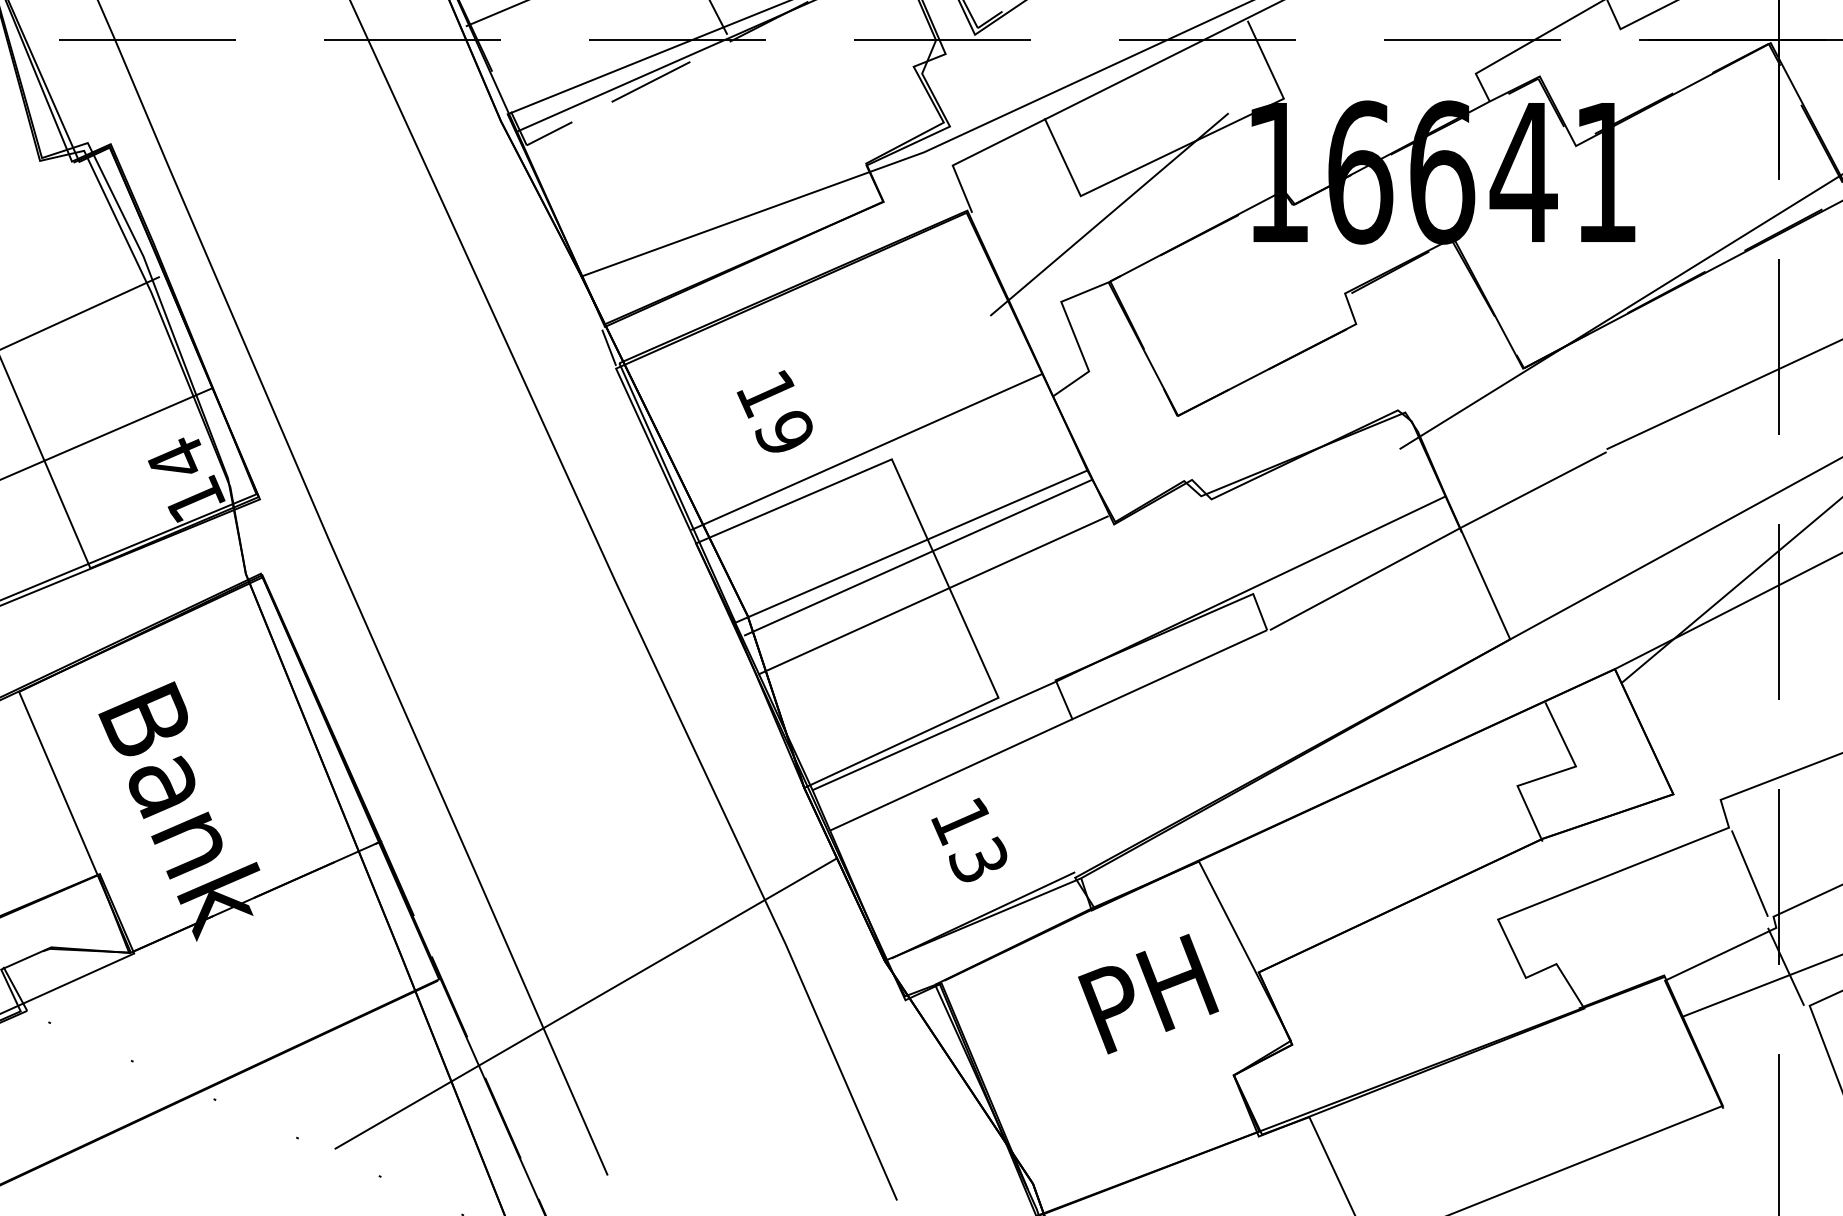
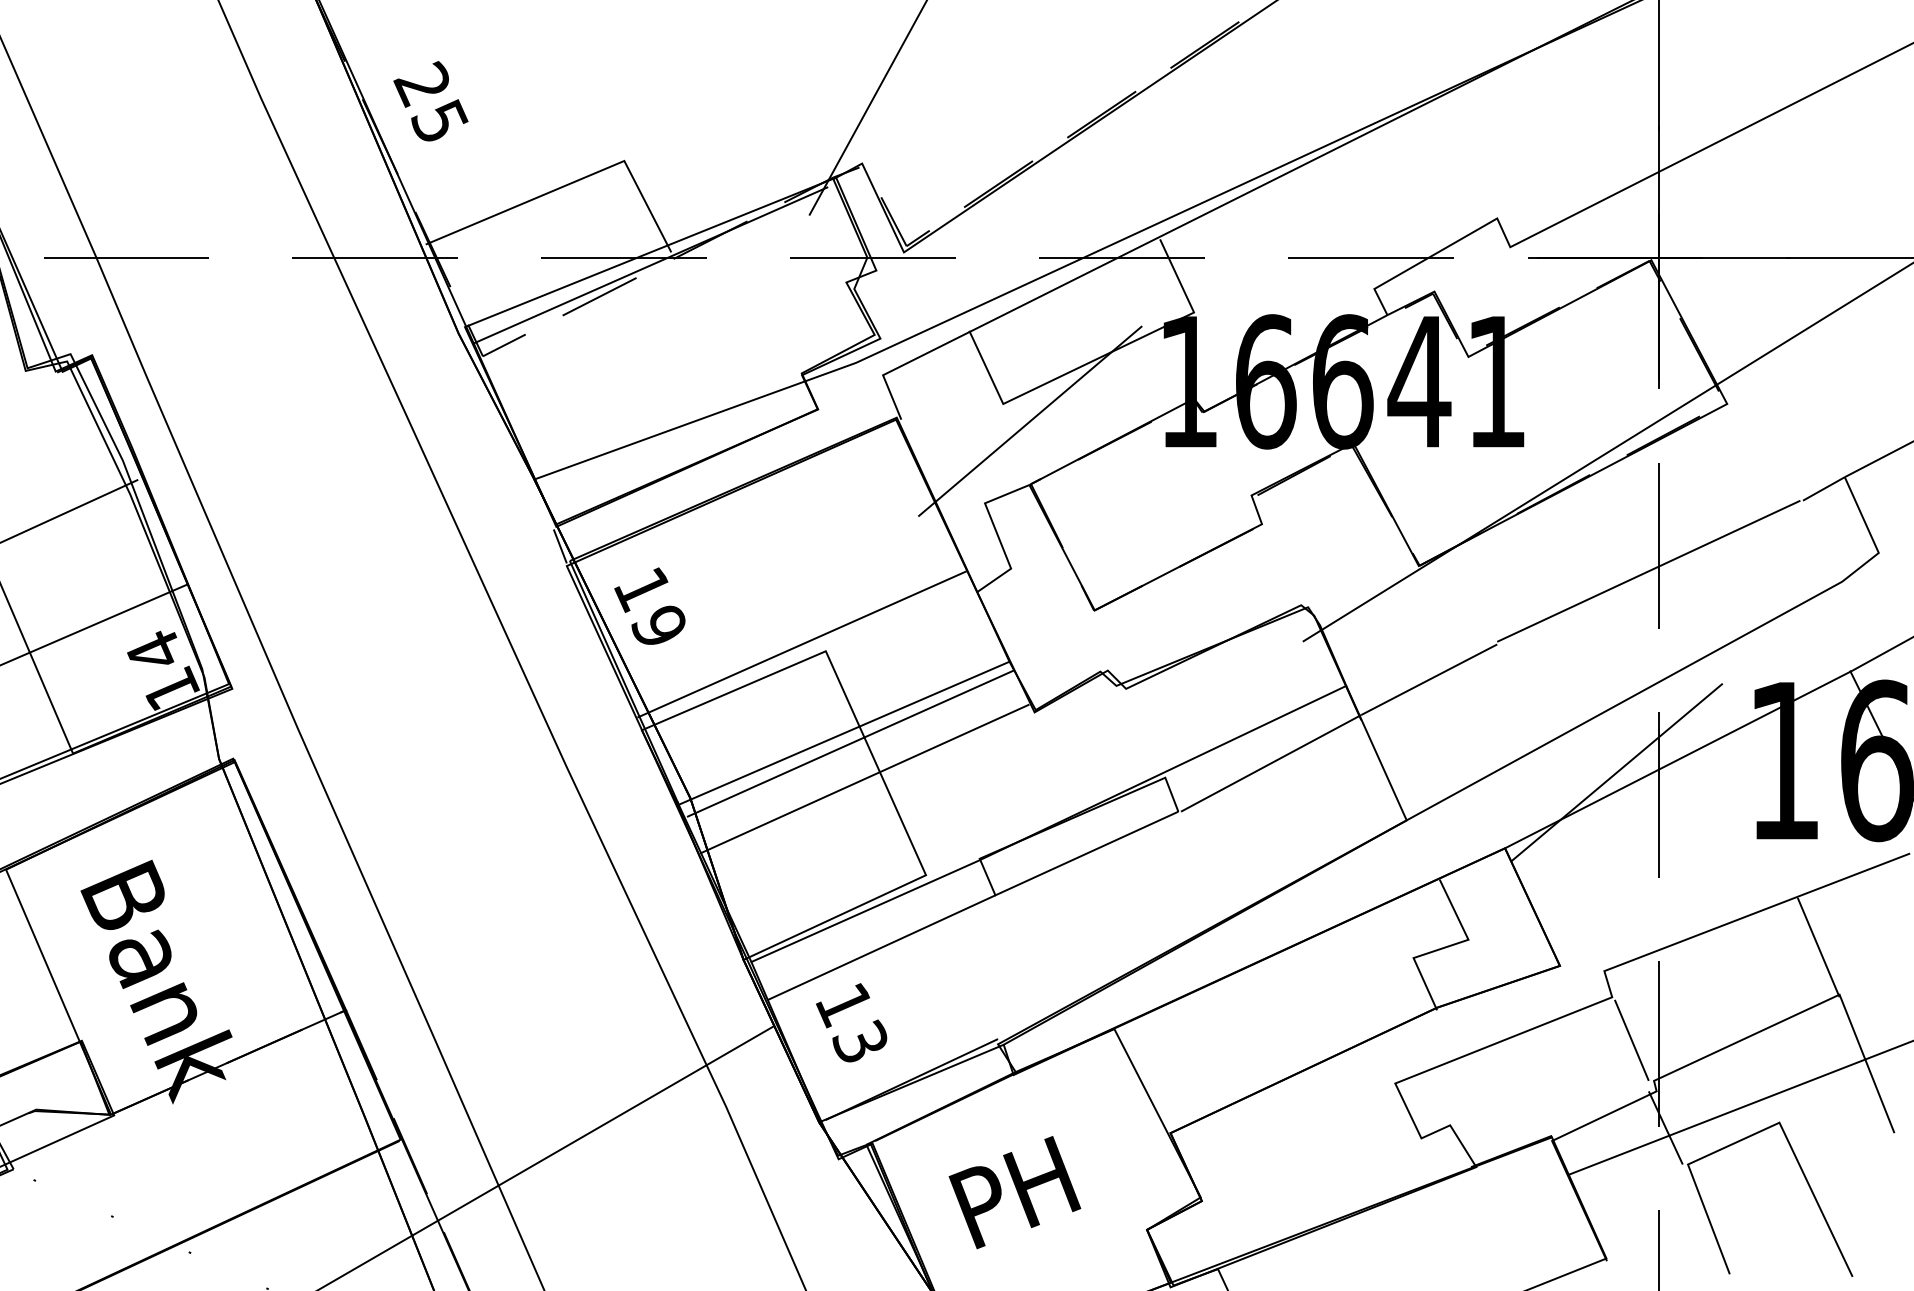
text: (774, 410) -> (649, 605), moved
text: (969, 839) -> (851, 1022), moved
text: (1148, 994) -> (1014, 1192), moved

